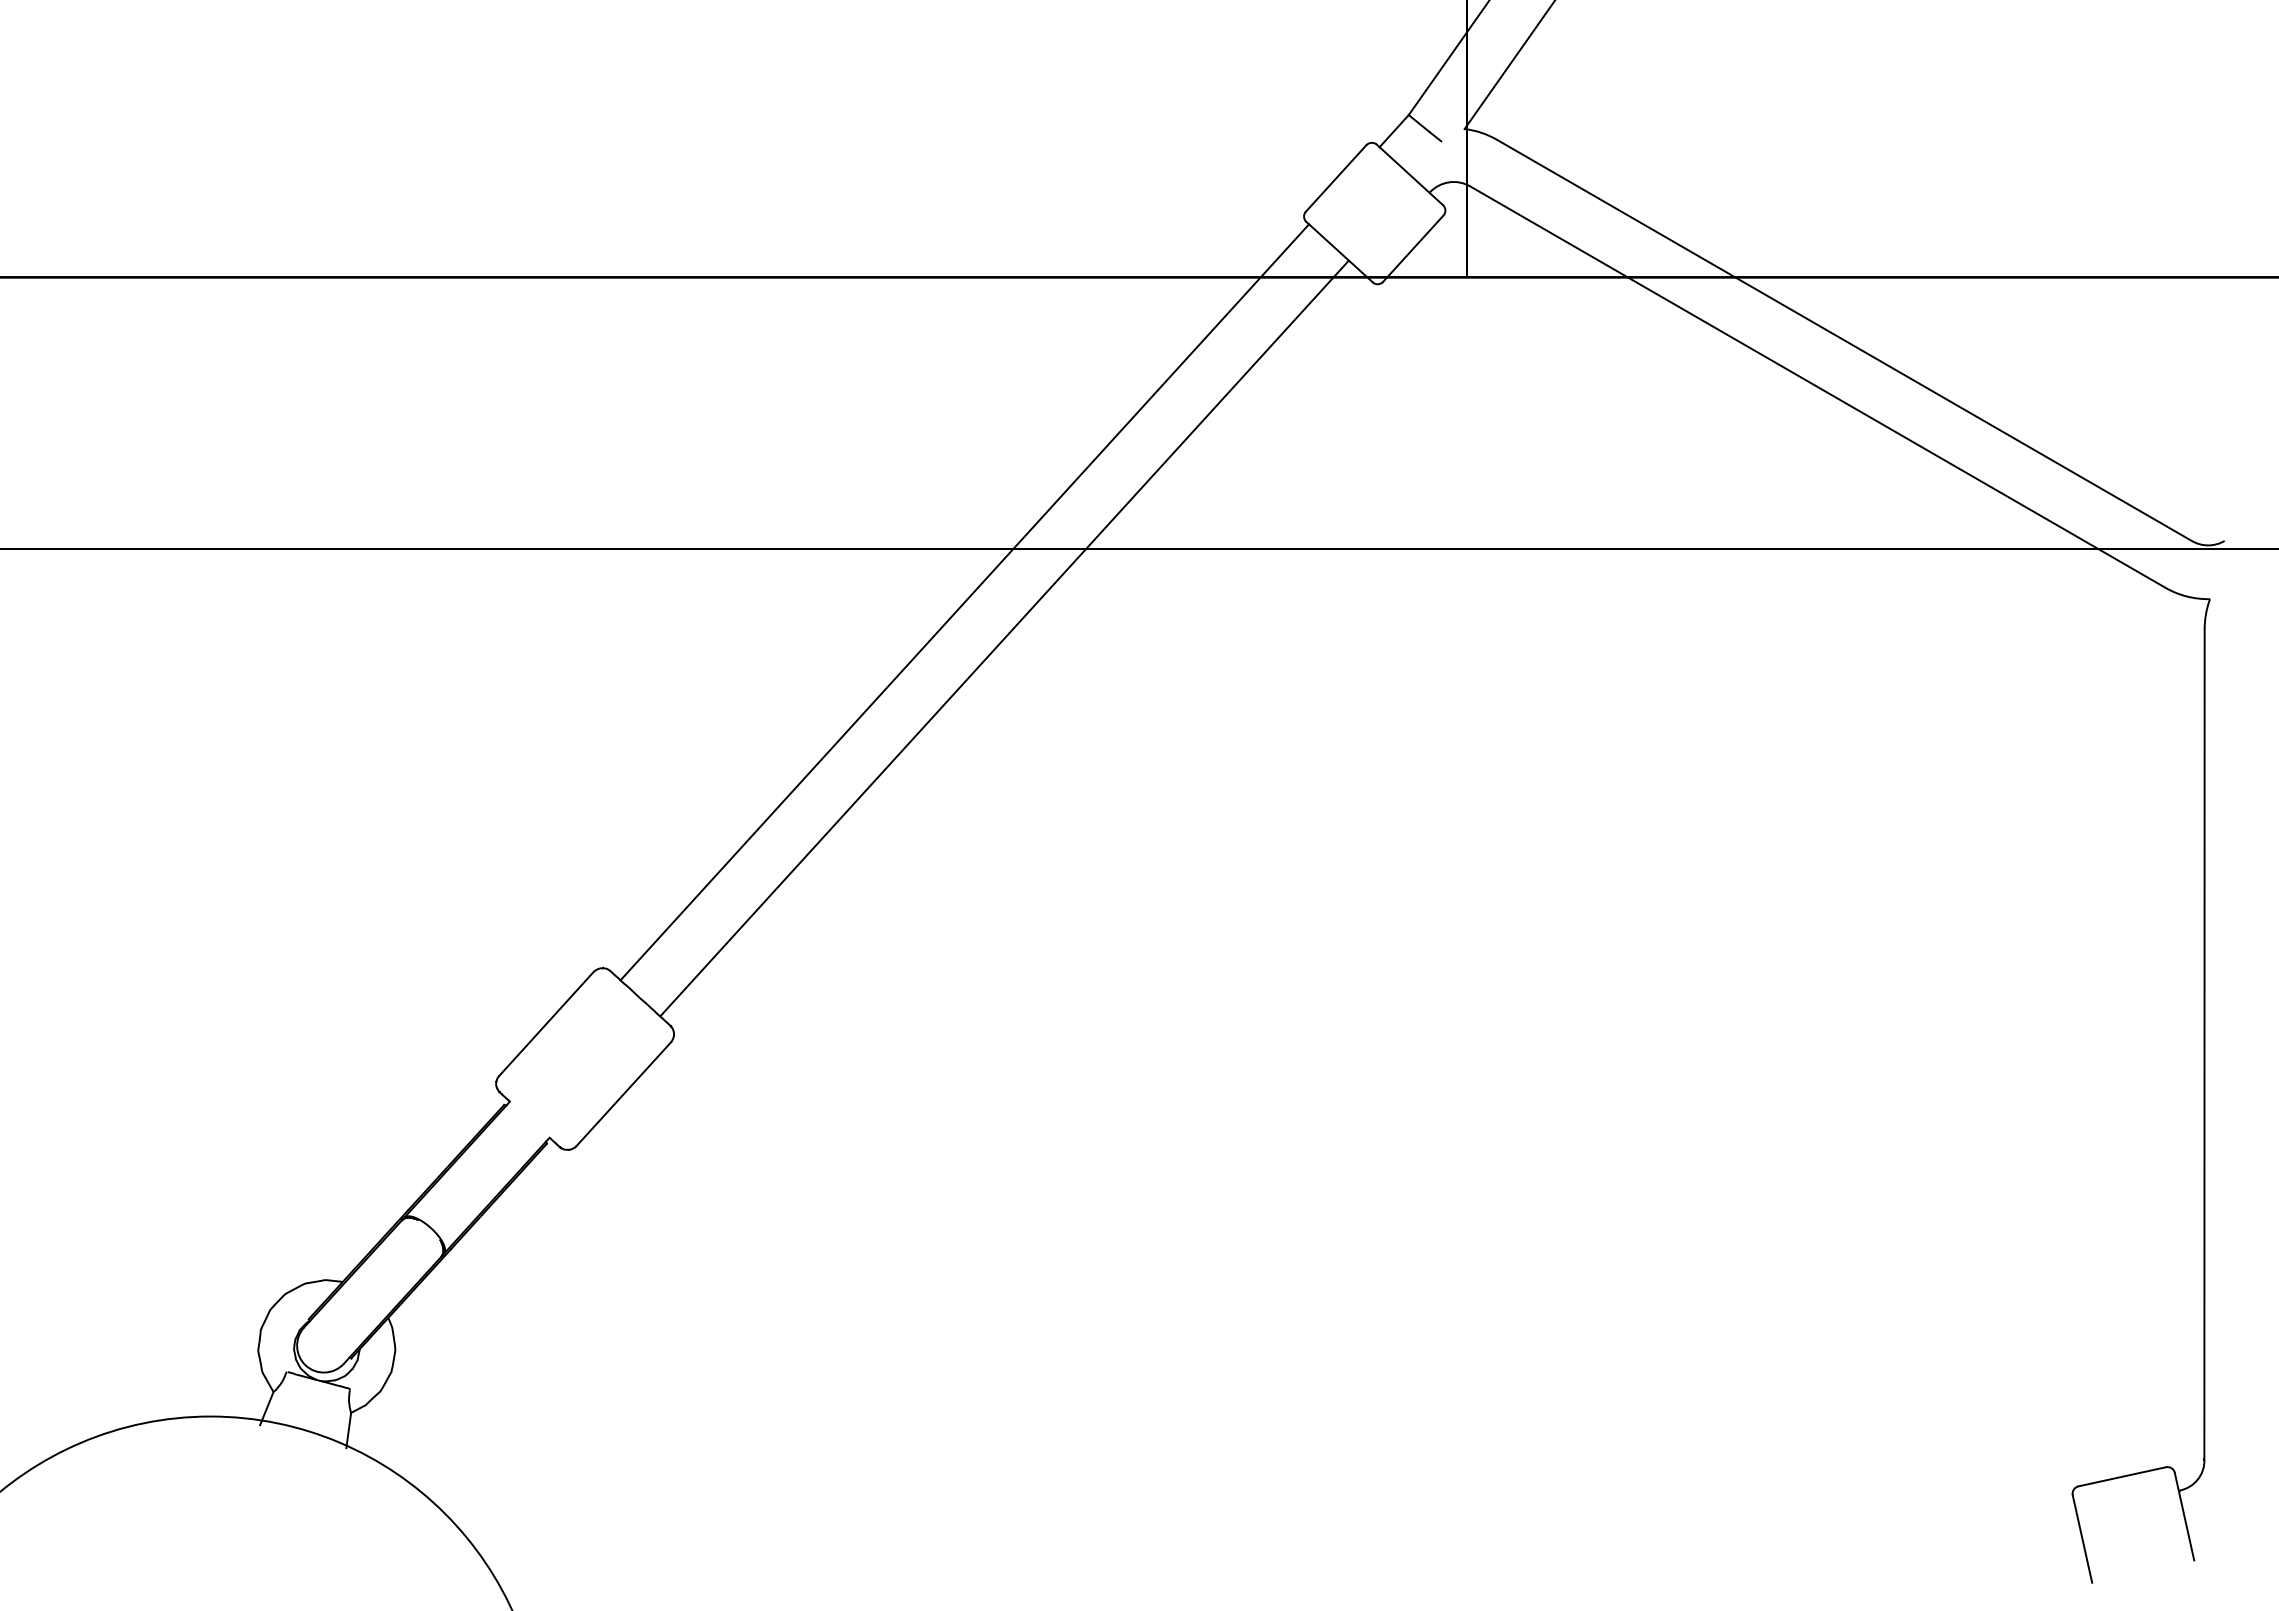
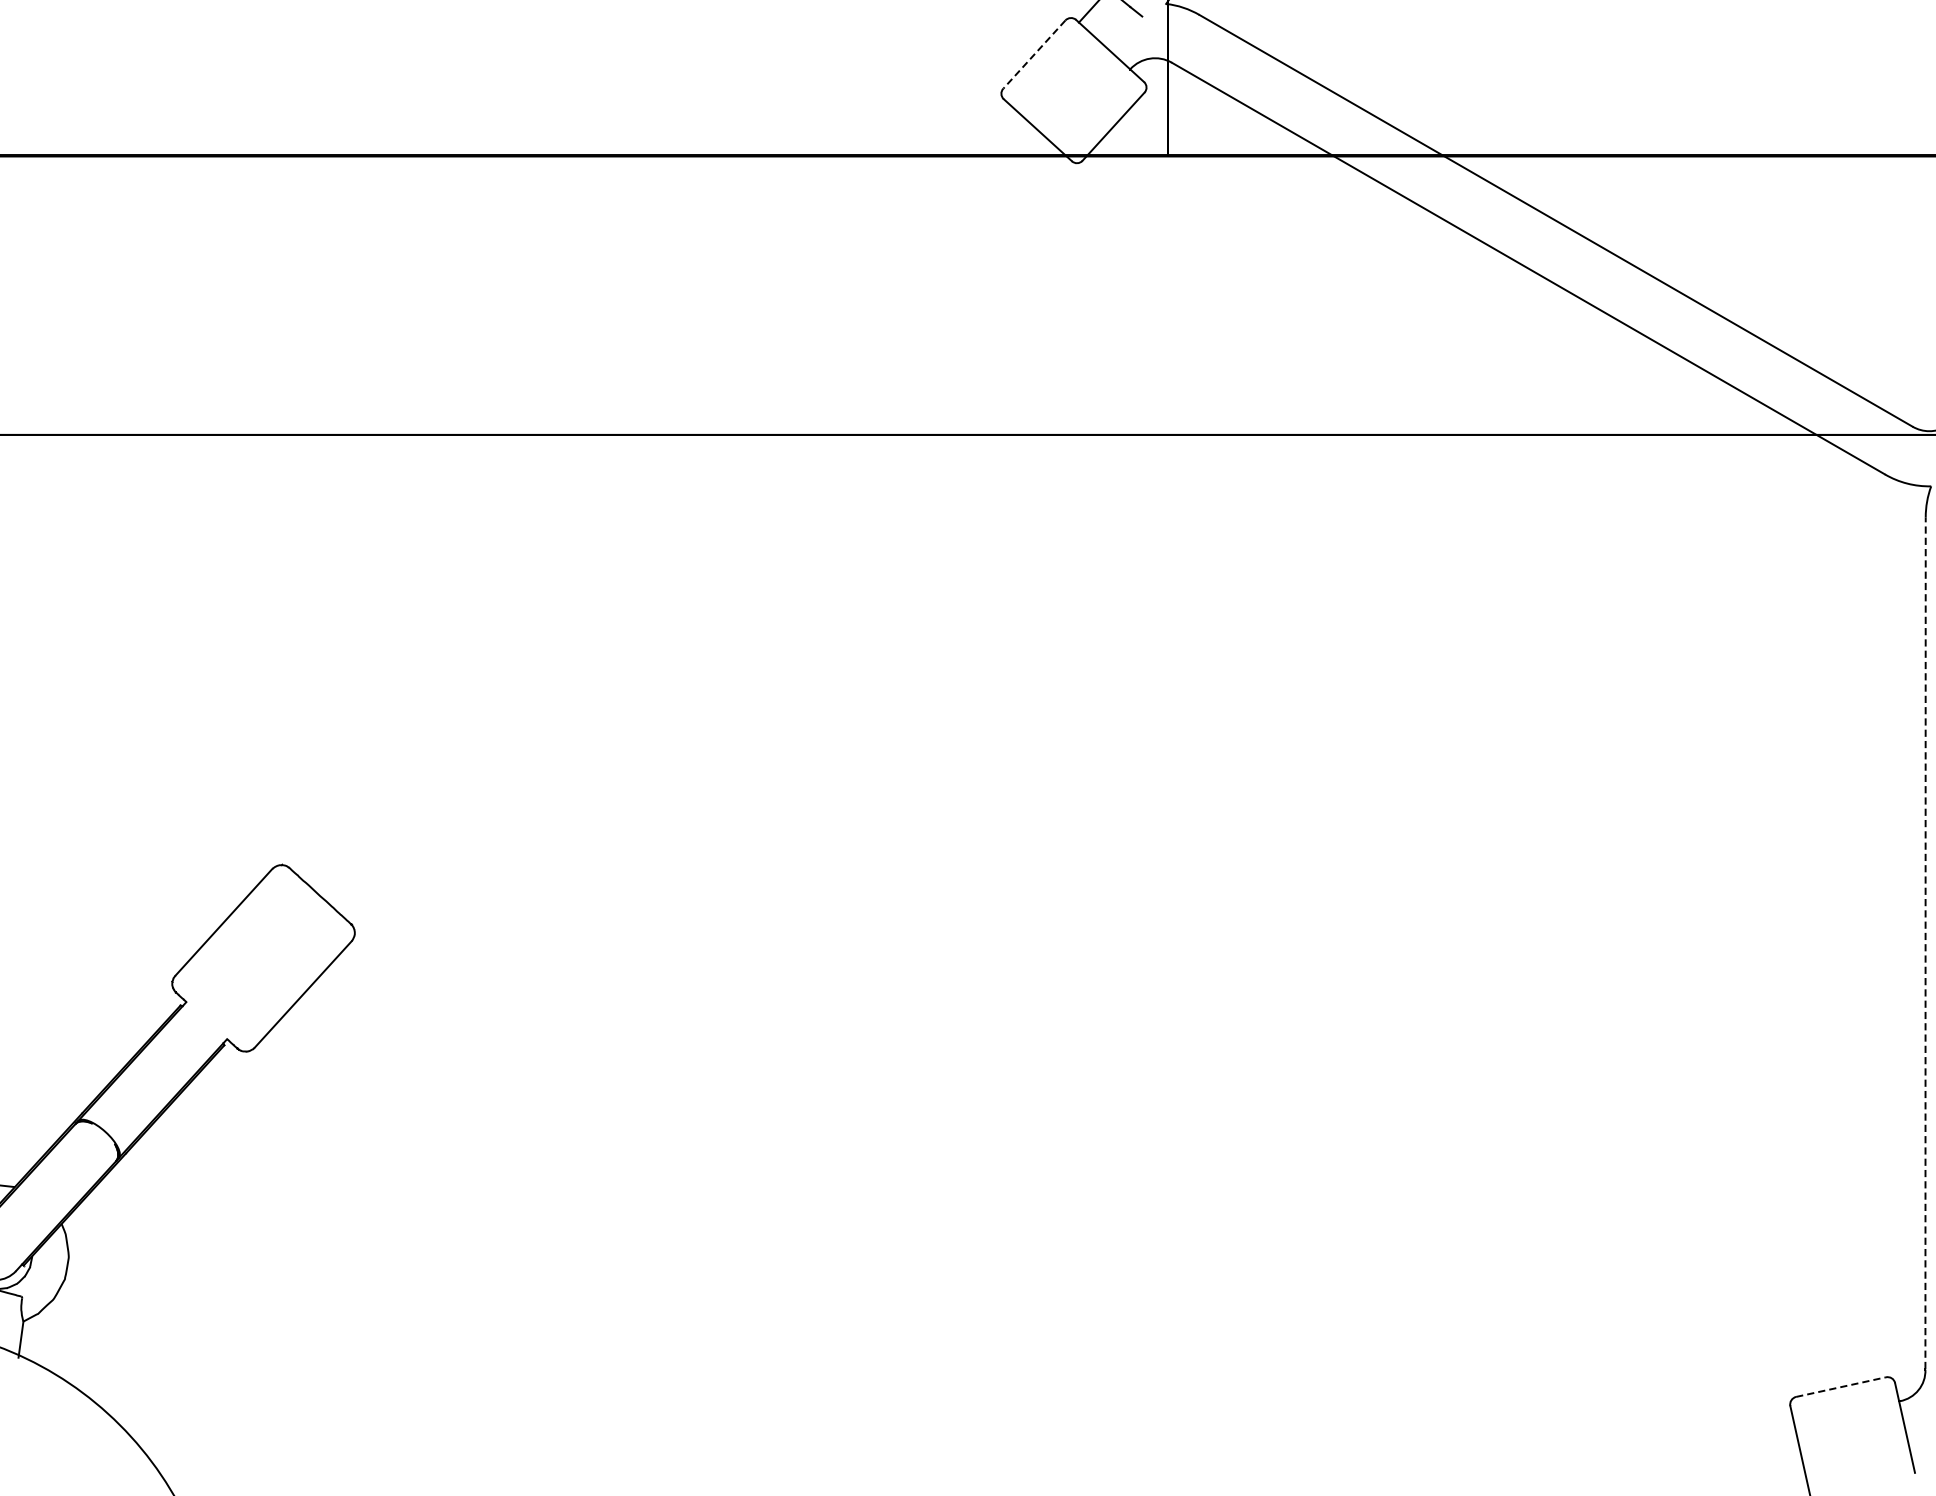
line: (1336, 178) -> (1034, 54), solid -> dashed
line: (964, 602) -> (652, 489), removed
line: (1004, 638) -> (693, 526), removed
line: (2204, 1044) -> (1925, 943), solid -> dashed
line: (2122, 1476) -> (1841, 1386), solid -> dashed

